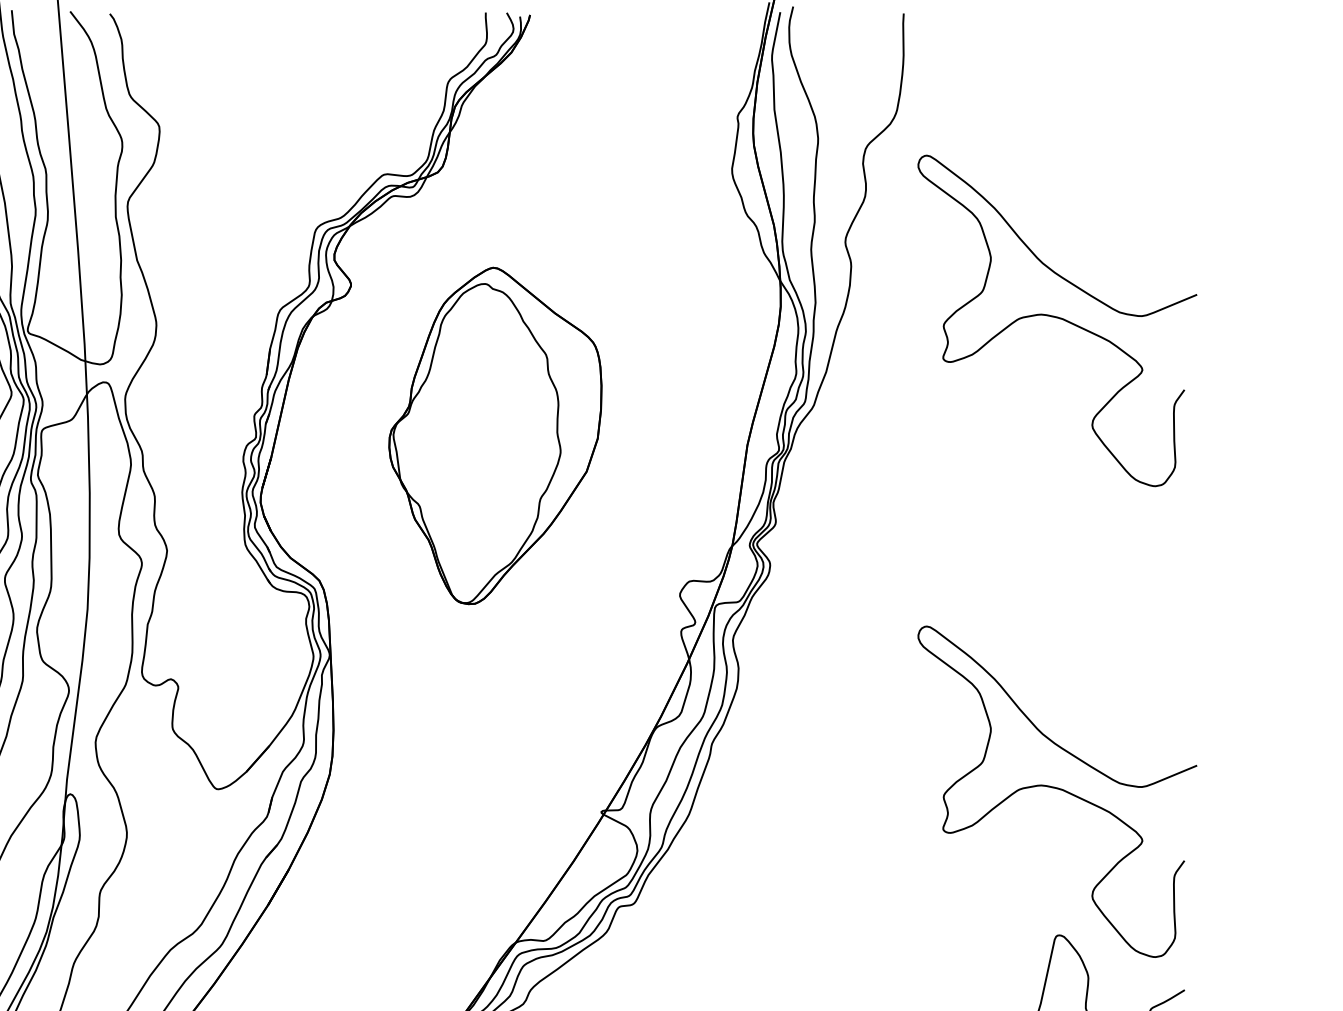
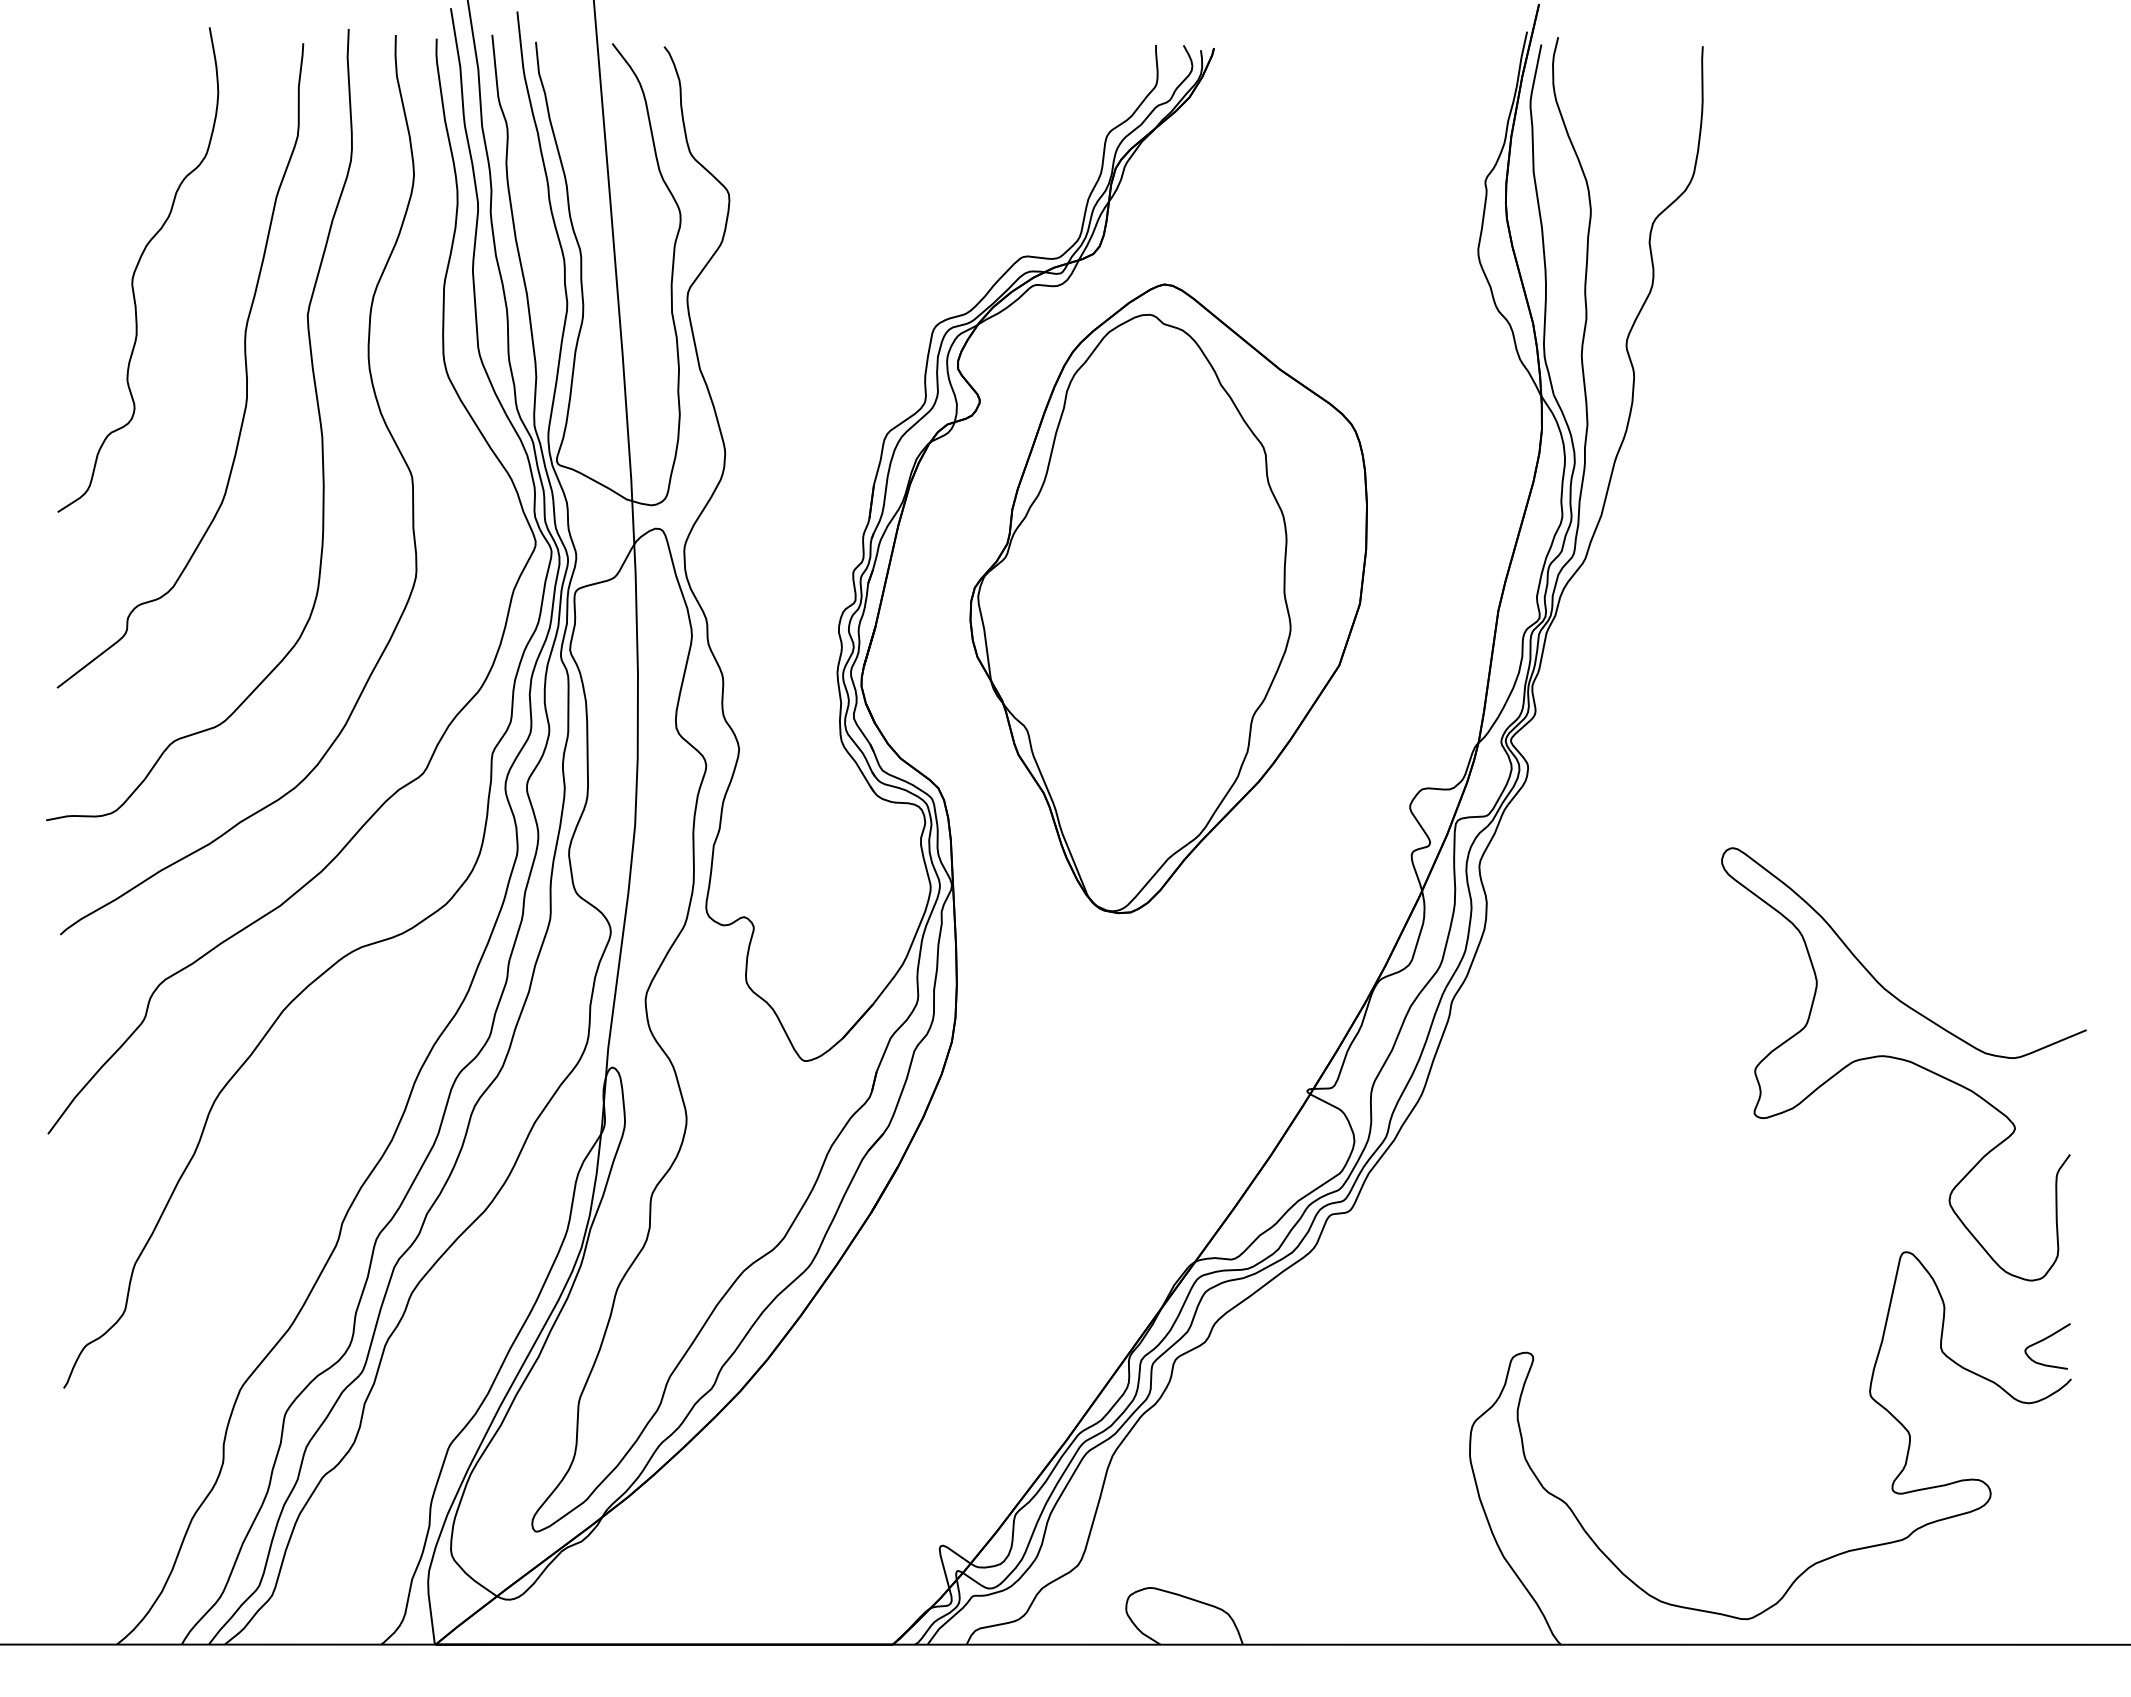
curve: (1057, 318) -> (1904, 445), removed
part: (495, 435) -> (1168, 598), size x1.43

